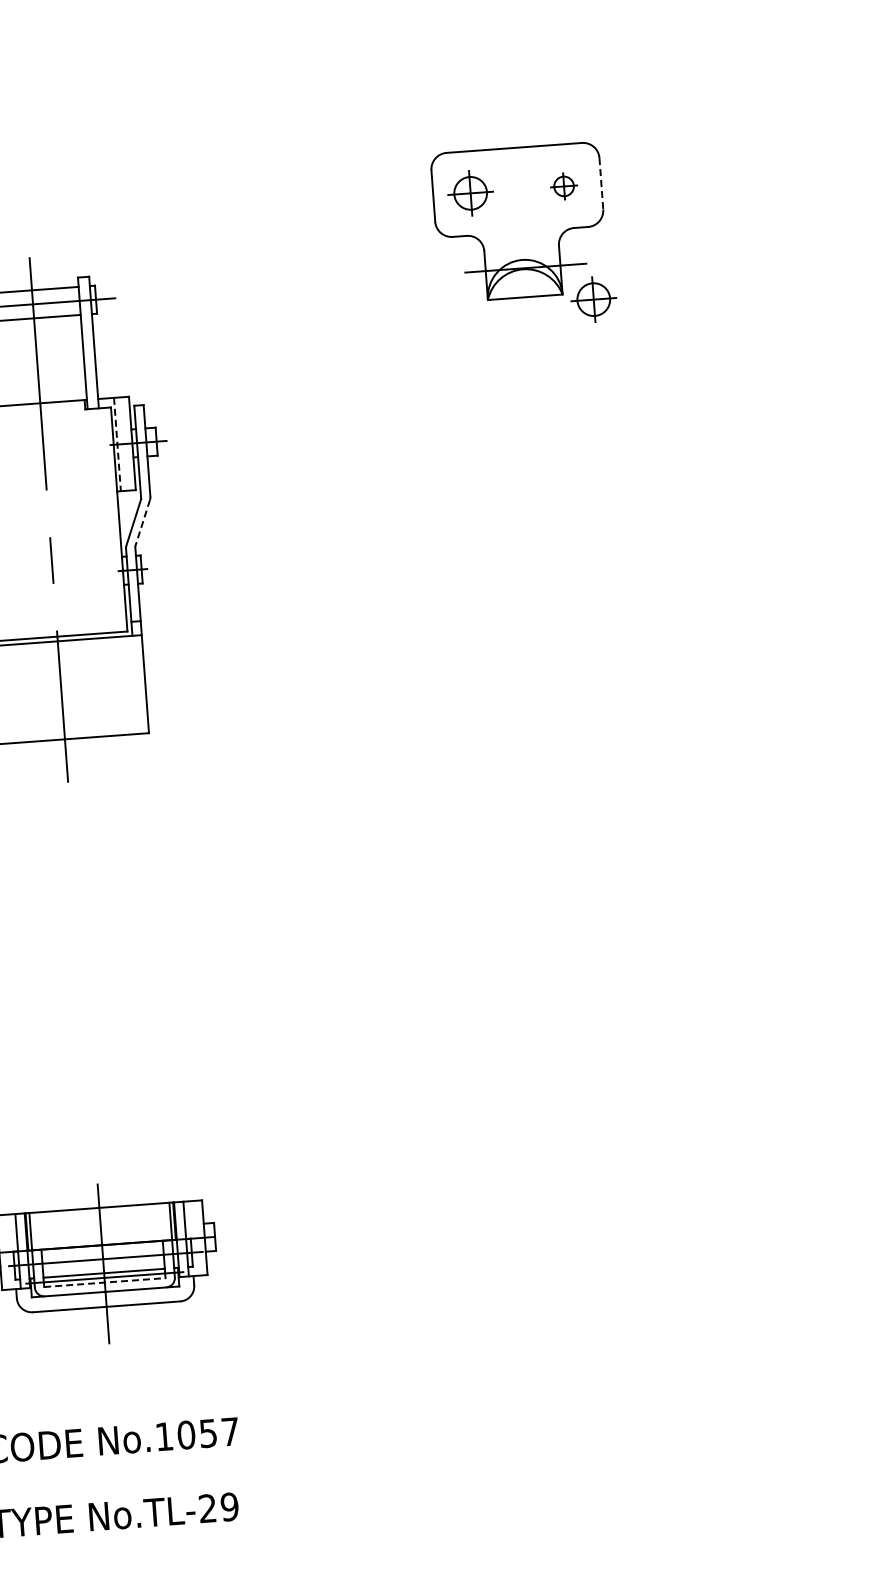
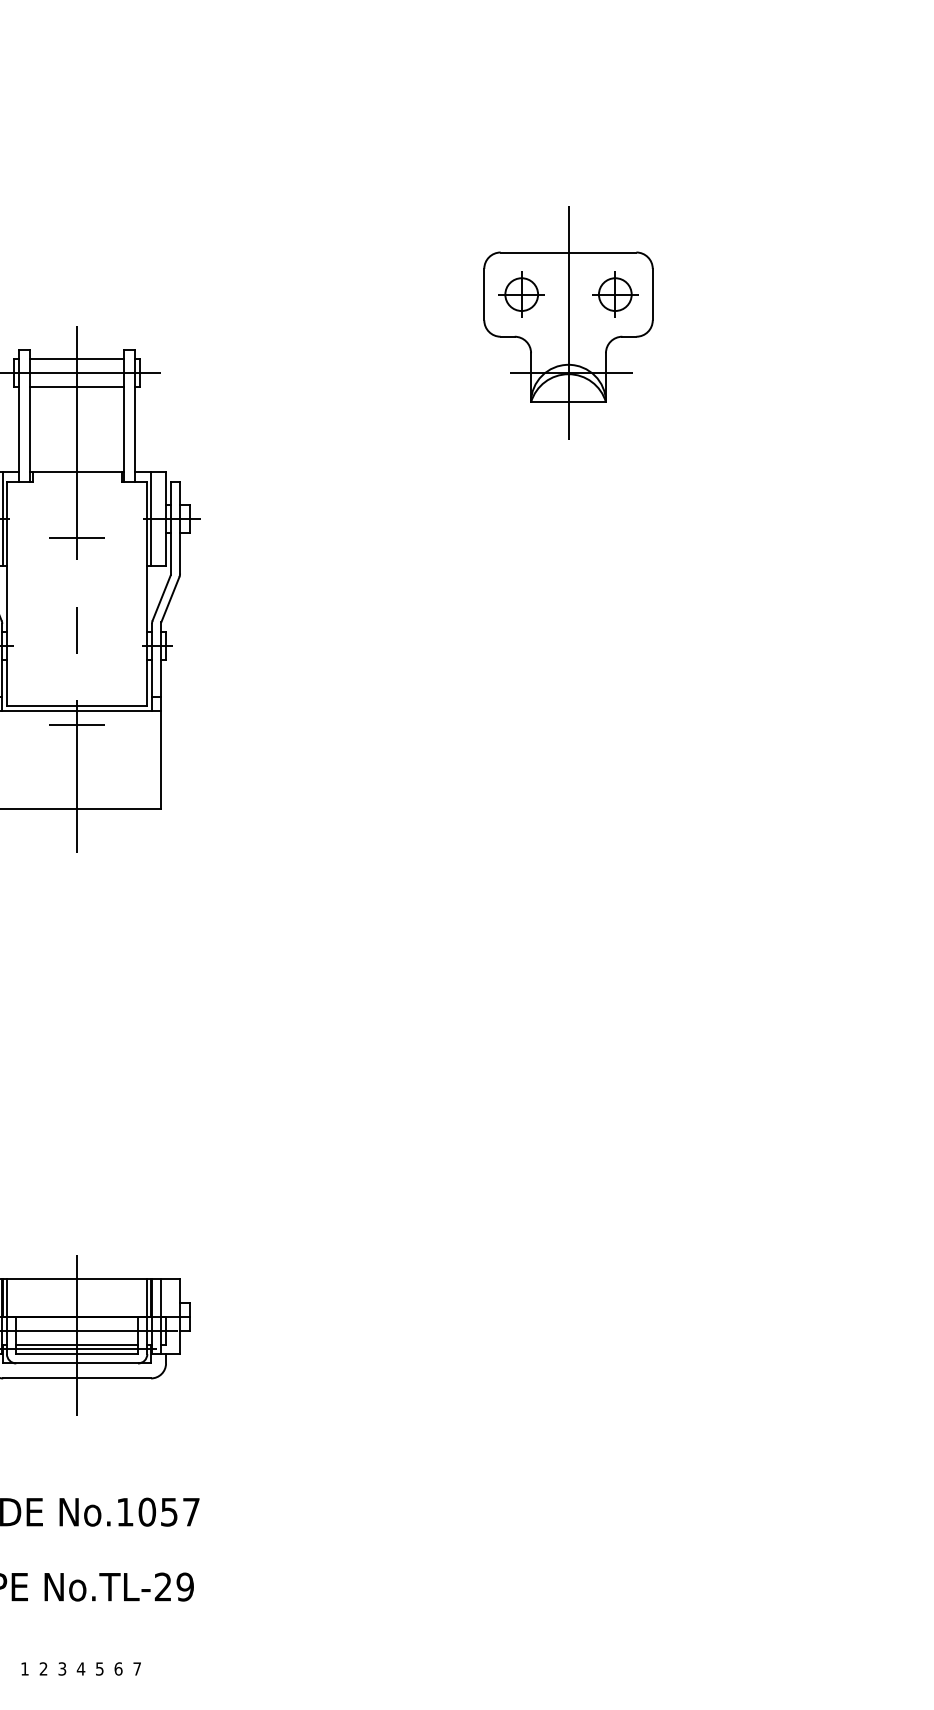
line: (601, 183) -> (652, 294), dashed -> solid
part: (564, 186) -> (615, 294), size x1.67
line: (519, 217) -> (568, 322), added
part: (593, 299) -> (636, 409), removed
line: (117, 444) -> (151, 519), dashed -> solid
line: (45, 468) -> (77, 537), added
line: (142, 524) -> (170, 600), dashed -> solid
line: (59, 655) -> (77, 725), added
line: (105, 1282) -> (77, 1354), dashed -> solid

